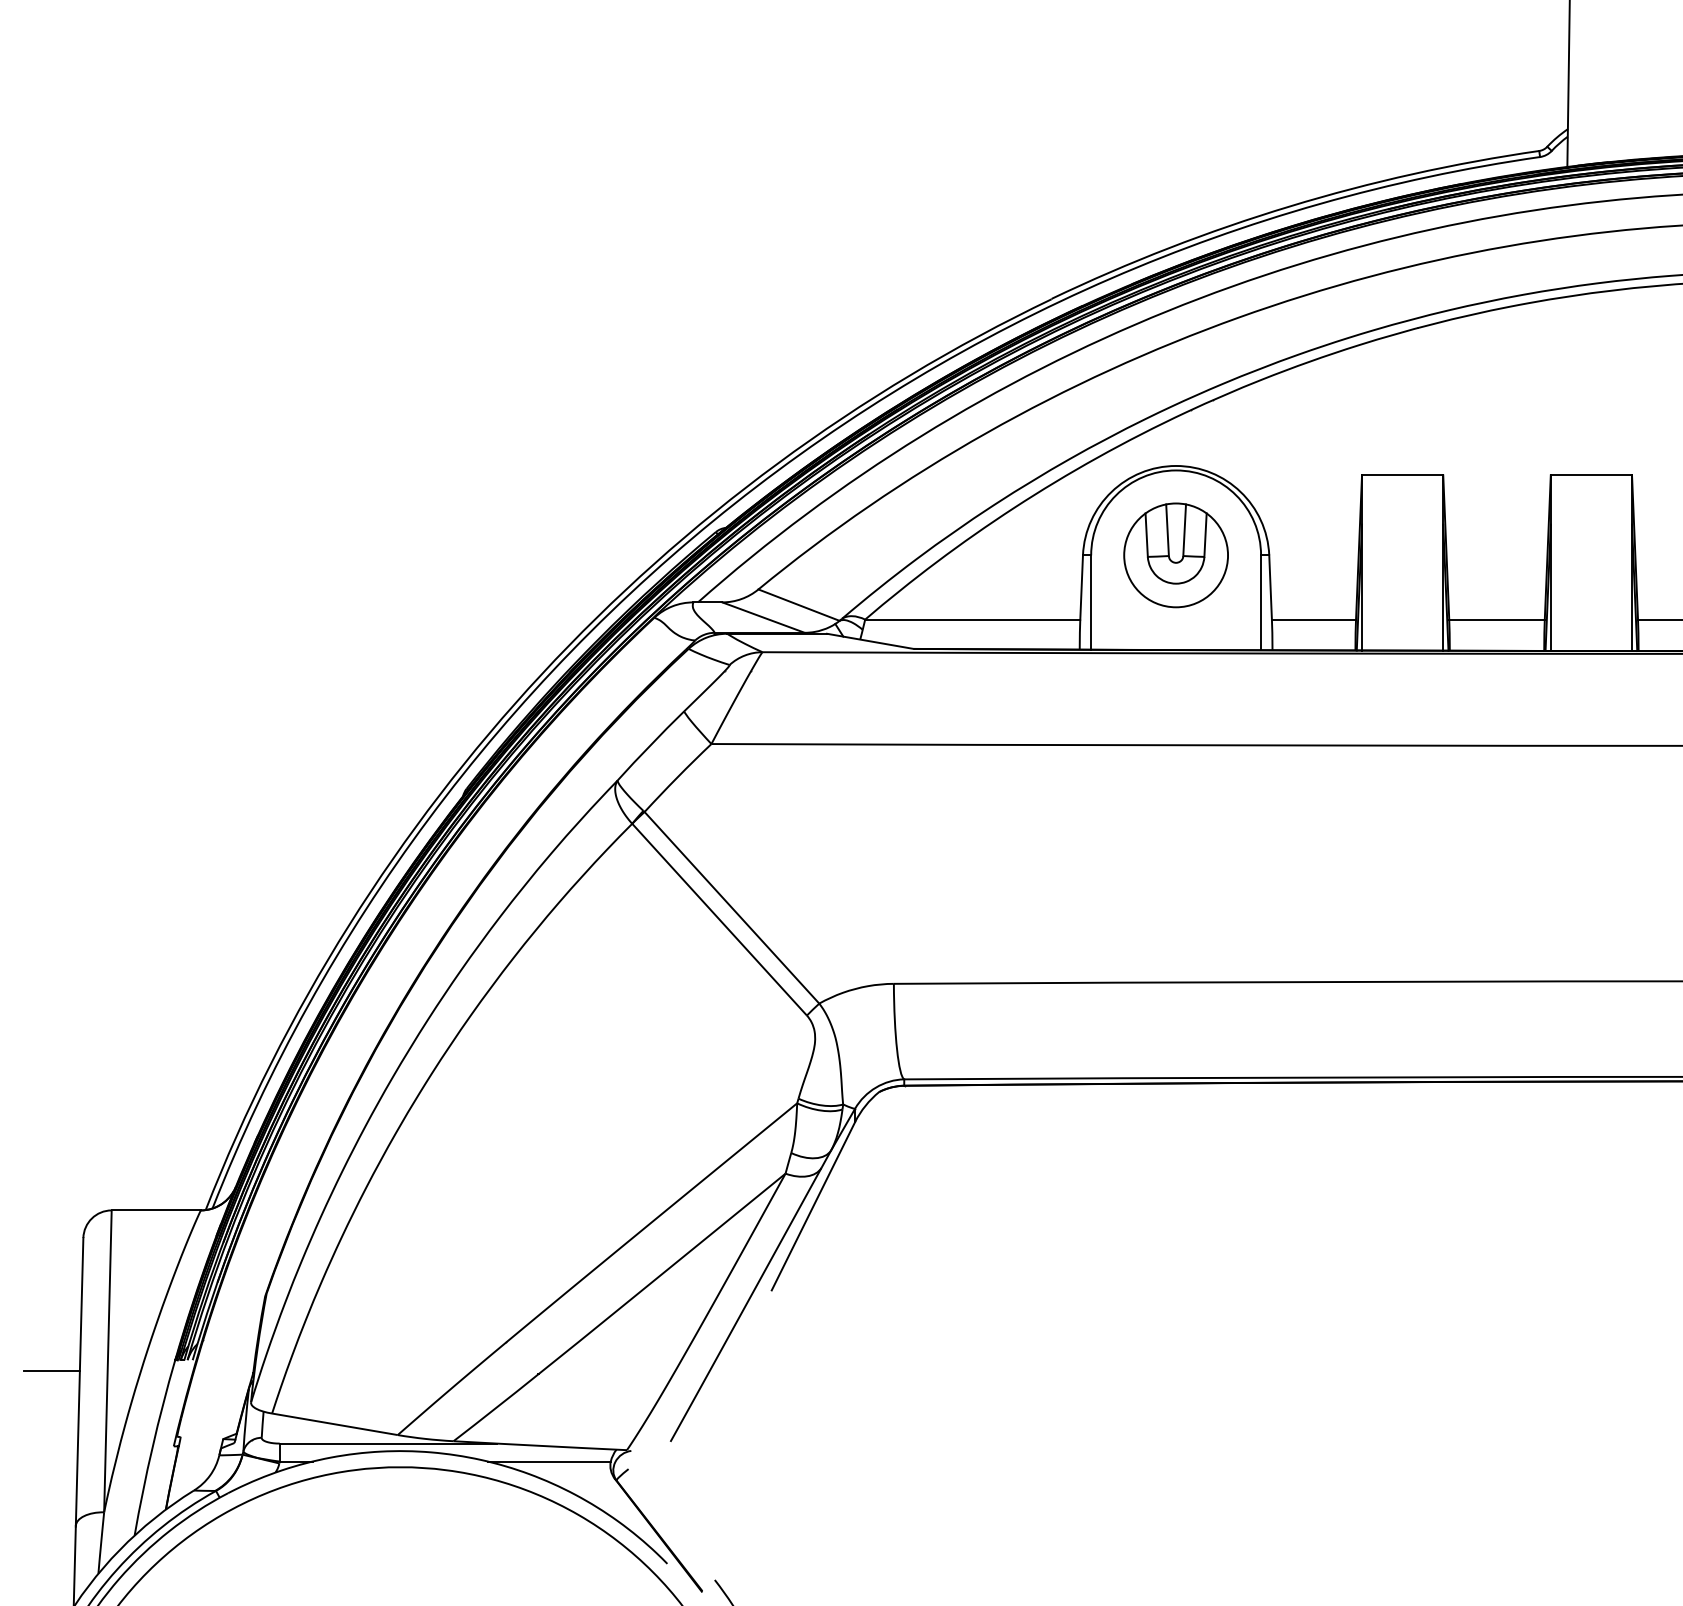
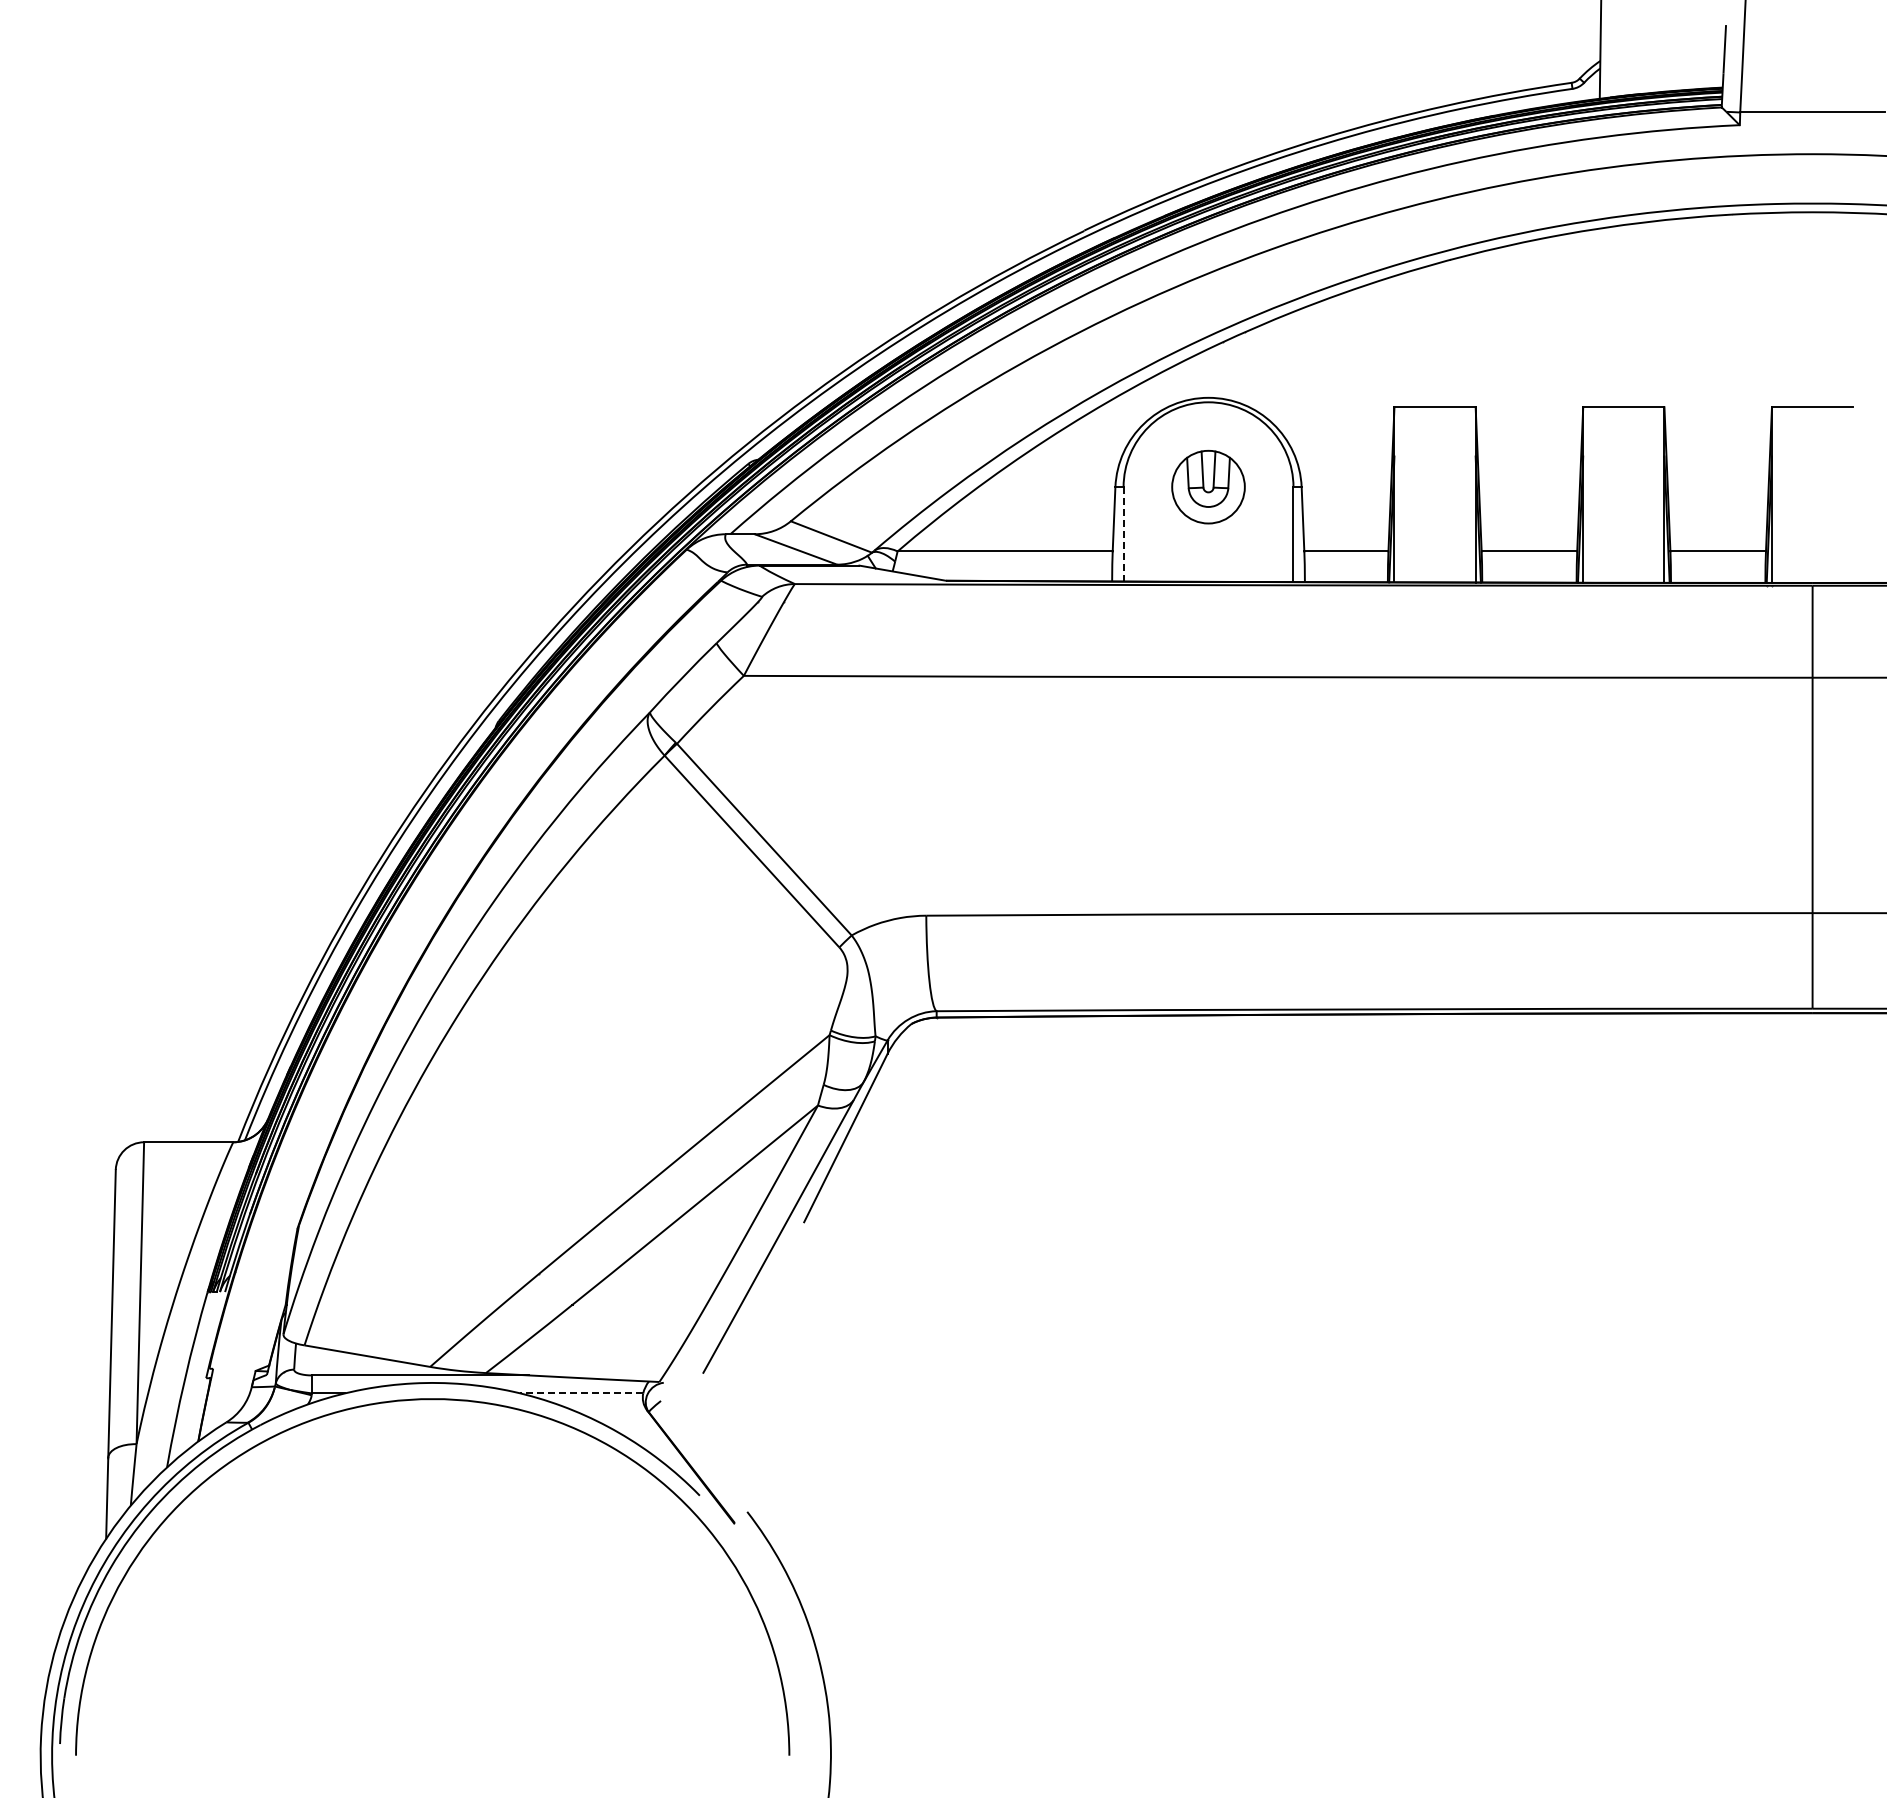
part: (1176, 554) -> (1208, 486), size x0.7
line: (1091, 602) -> (1123, 534), solid -> dashed
line: (52, 1370) -> (84, 1302), removed
line: (549, 1461) -> (581, 1393), solid -> dashed

